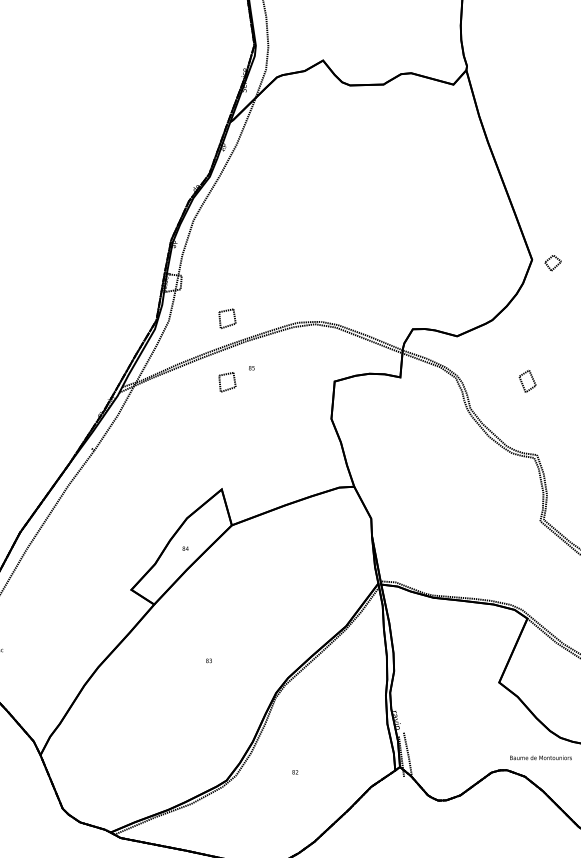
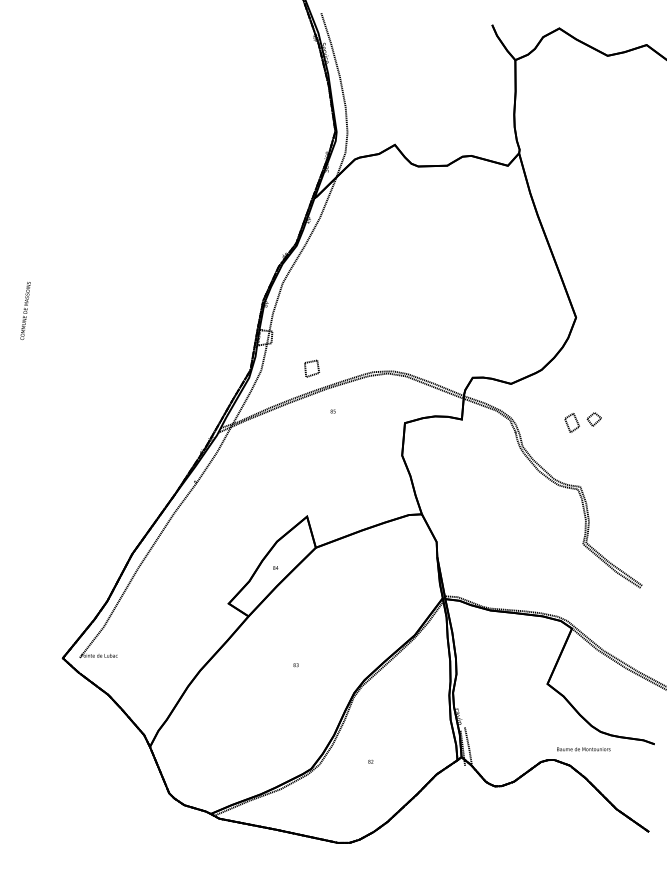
part: (552, 263) -> (593, 419), moved
part: (226, 381) -> (311, 423), removed

